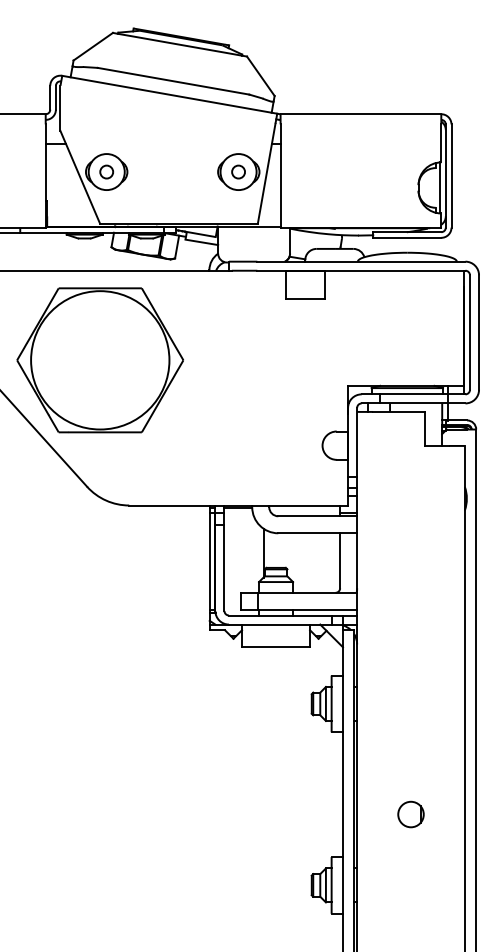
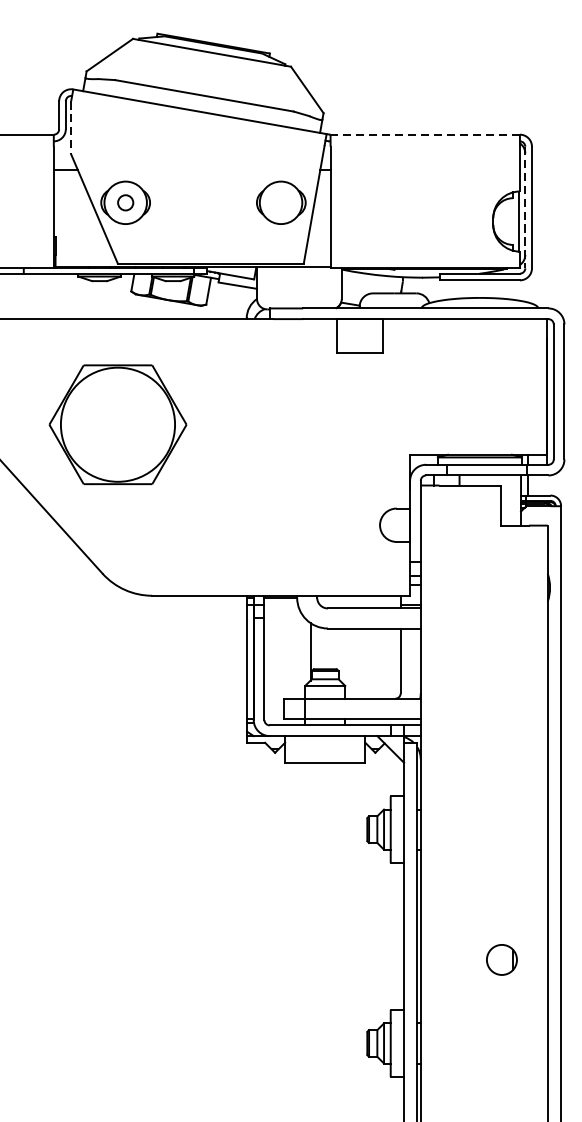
line: (60, 108) -> (71, 127), solid -> dashed
line: (360, 114) -> (424, 135), solid -> dashed
circle: (238, 171) -> (280, 202), removed
line: (445, 176) -> (524, 208), solid -> dashed
part: (99, 360) -> (117, 424), size x0.7
part: (410, 814) -> (501, 959), moved

